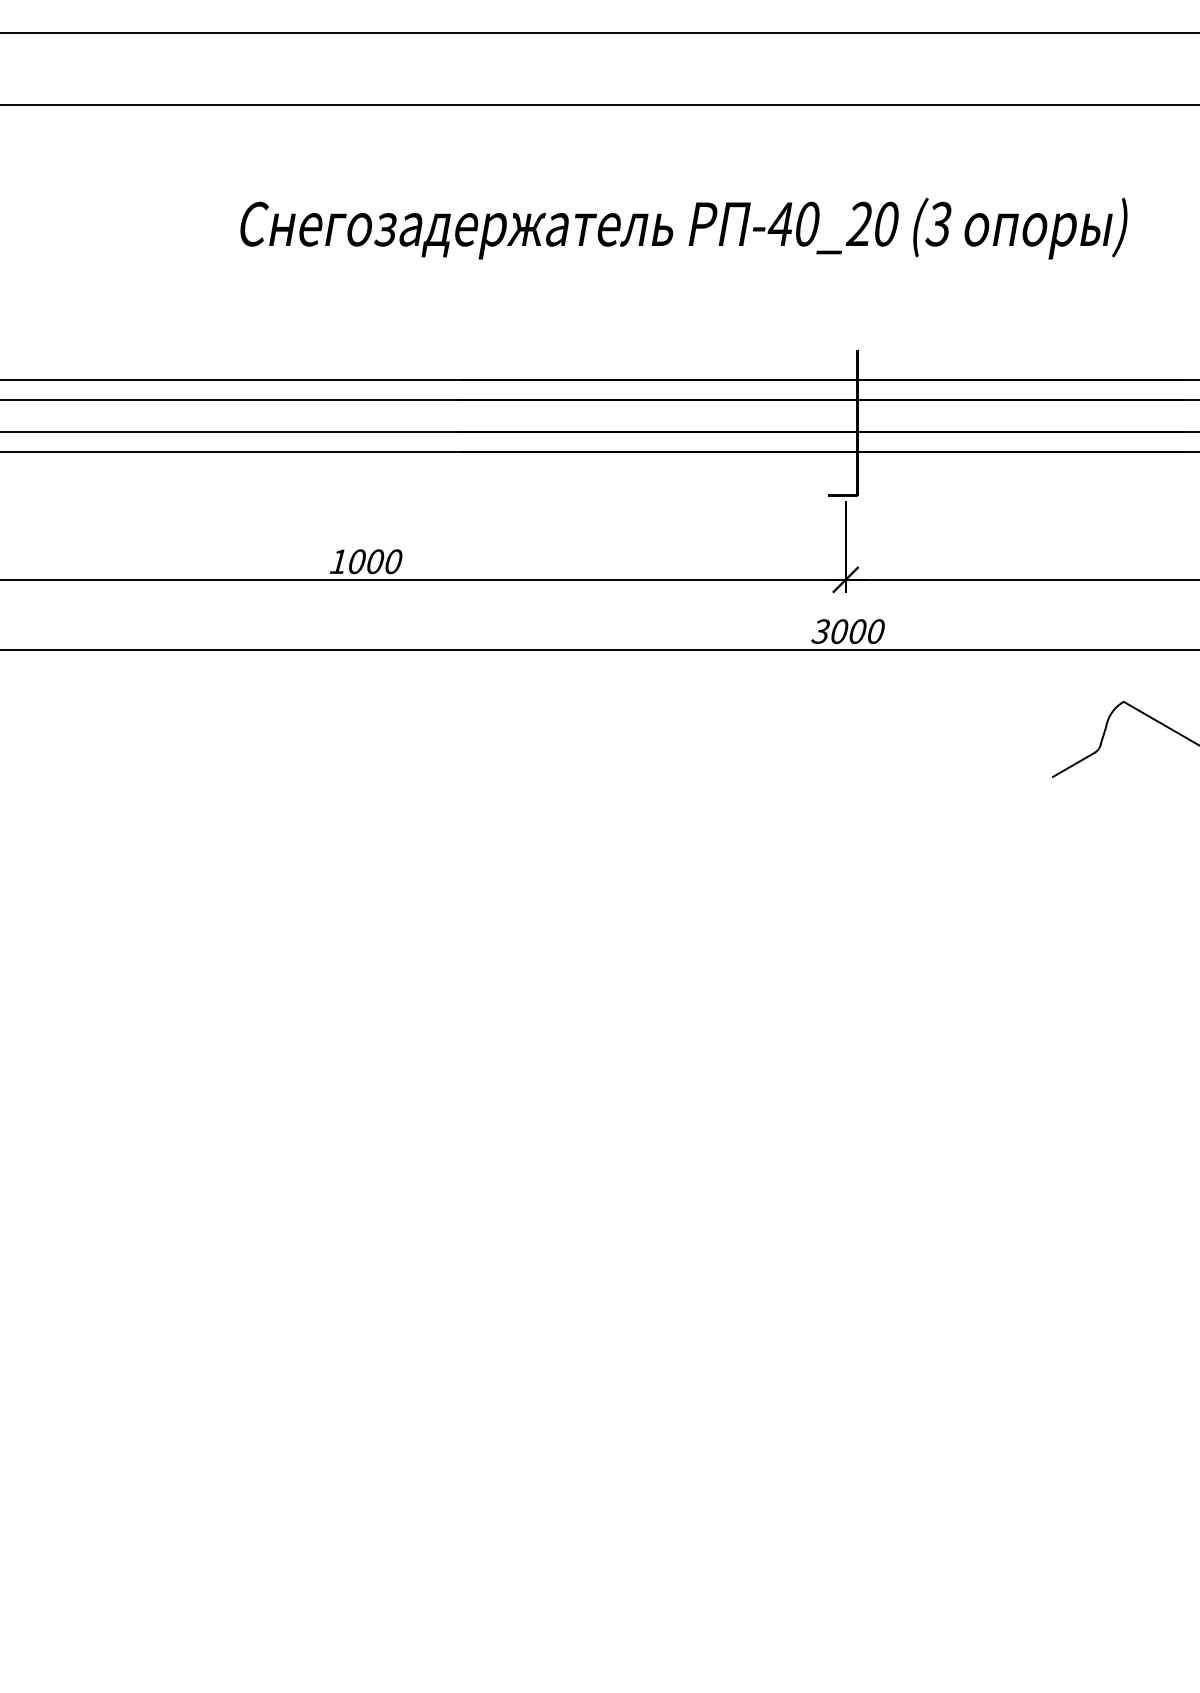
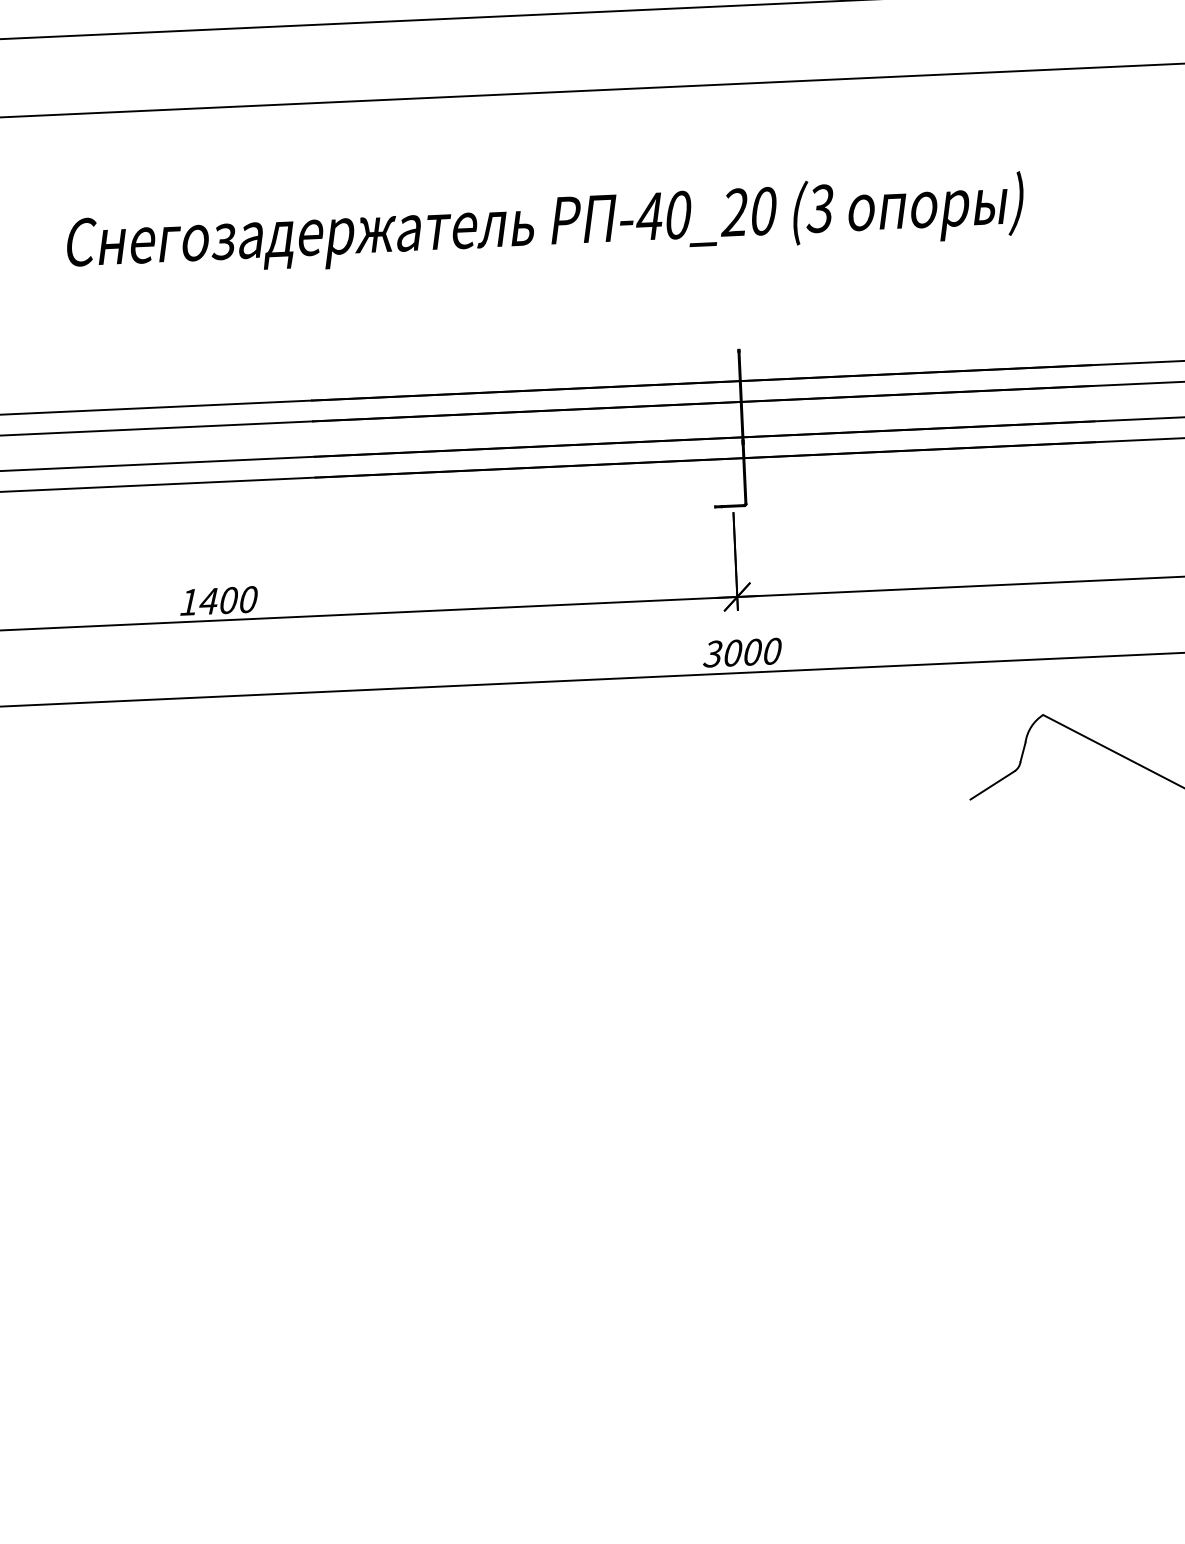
text: (356, 561) -> (208, 601), 1000 -> 1400

